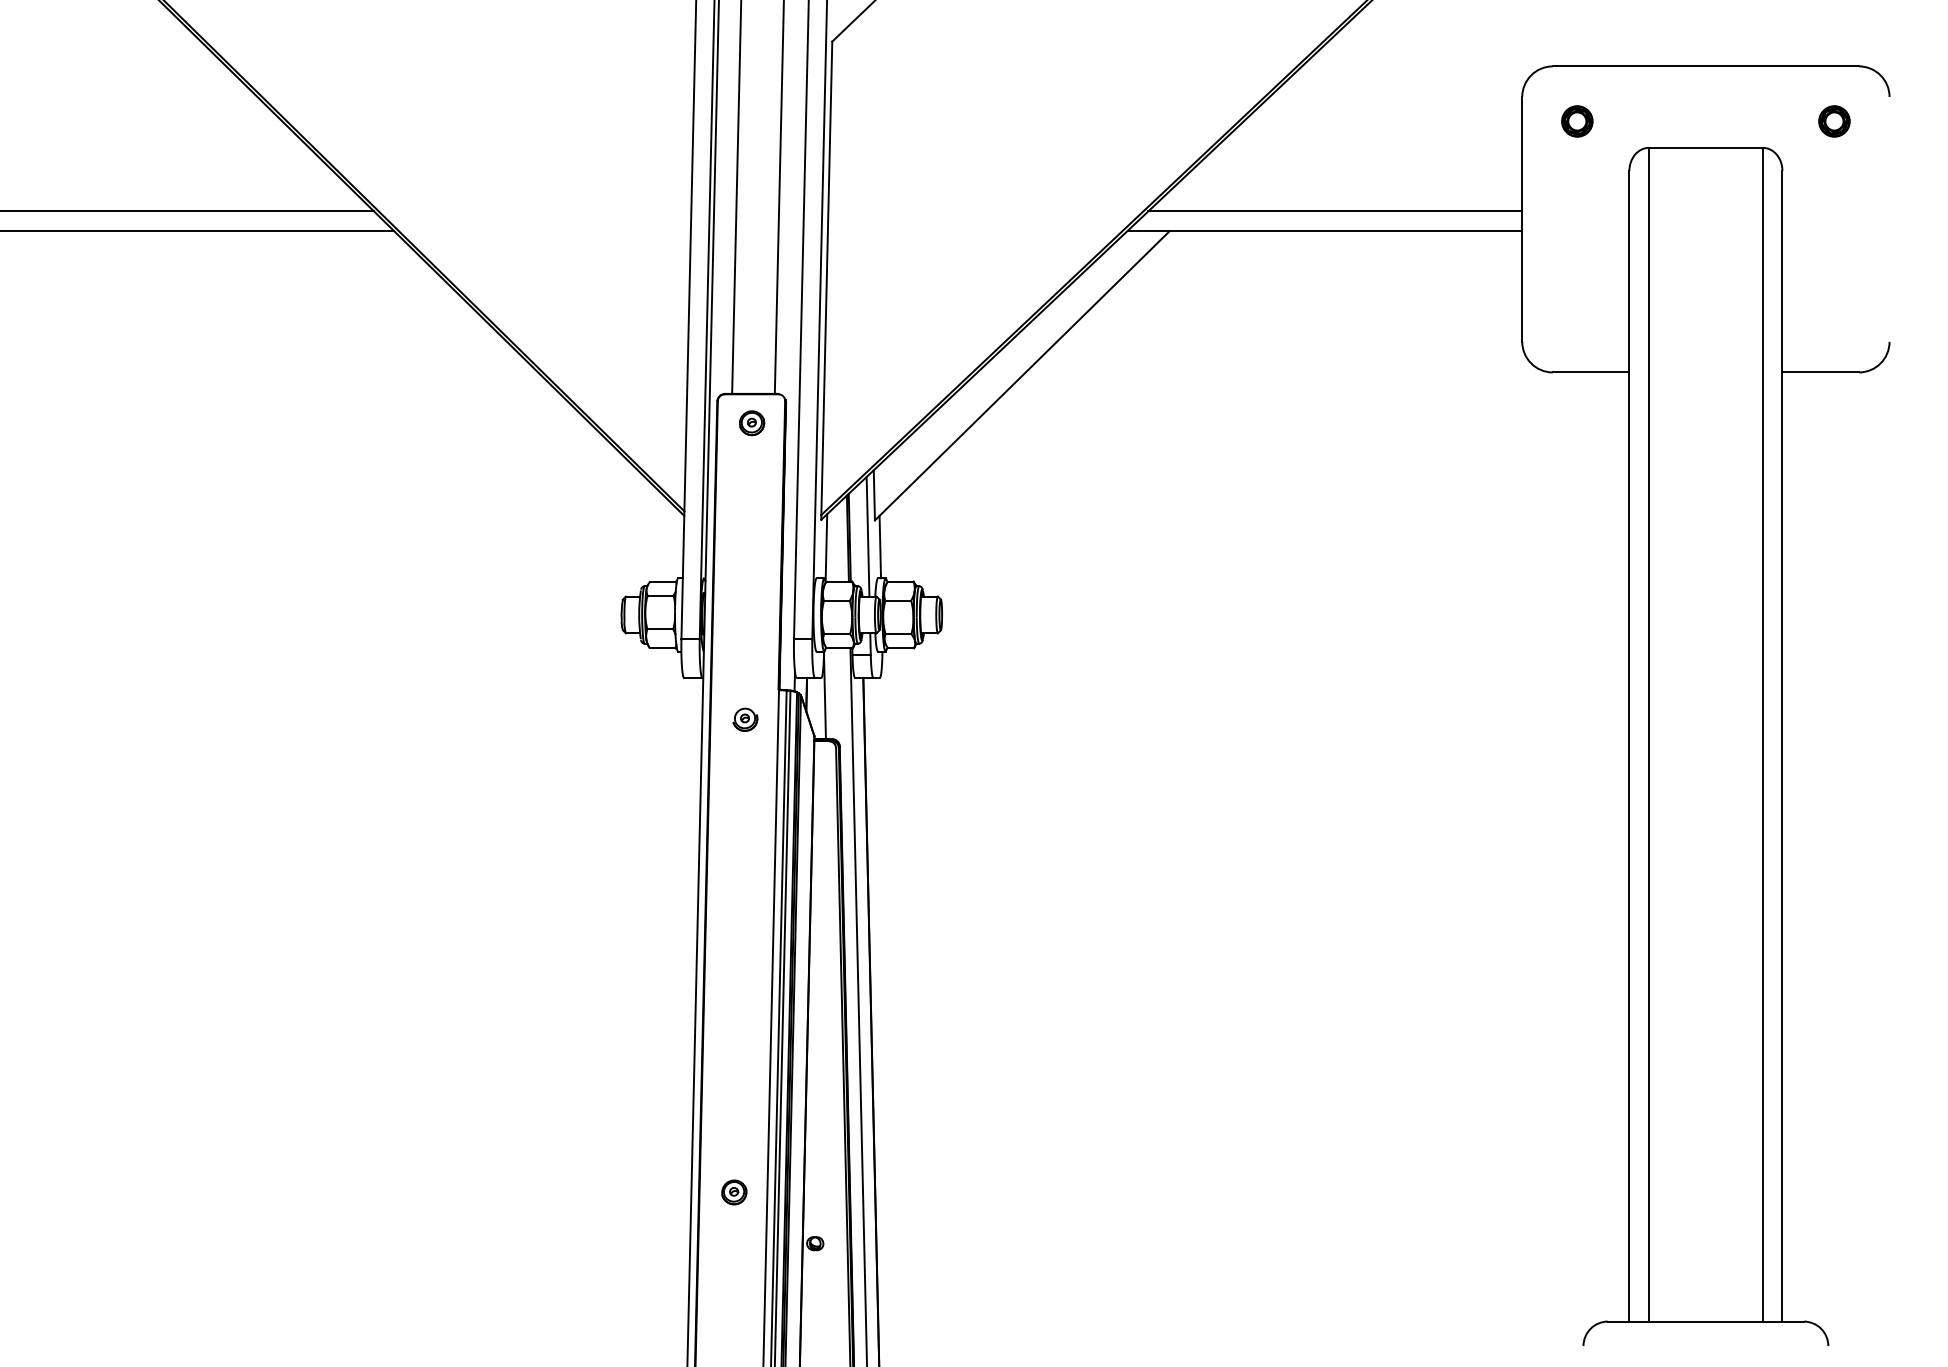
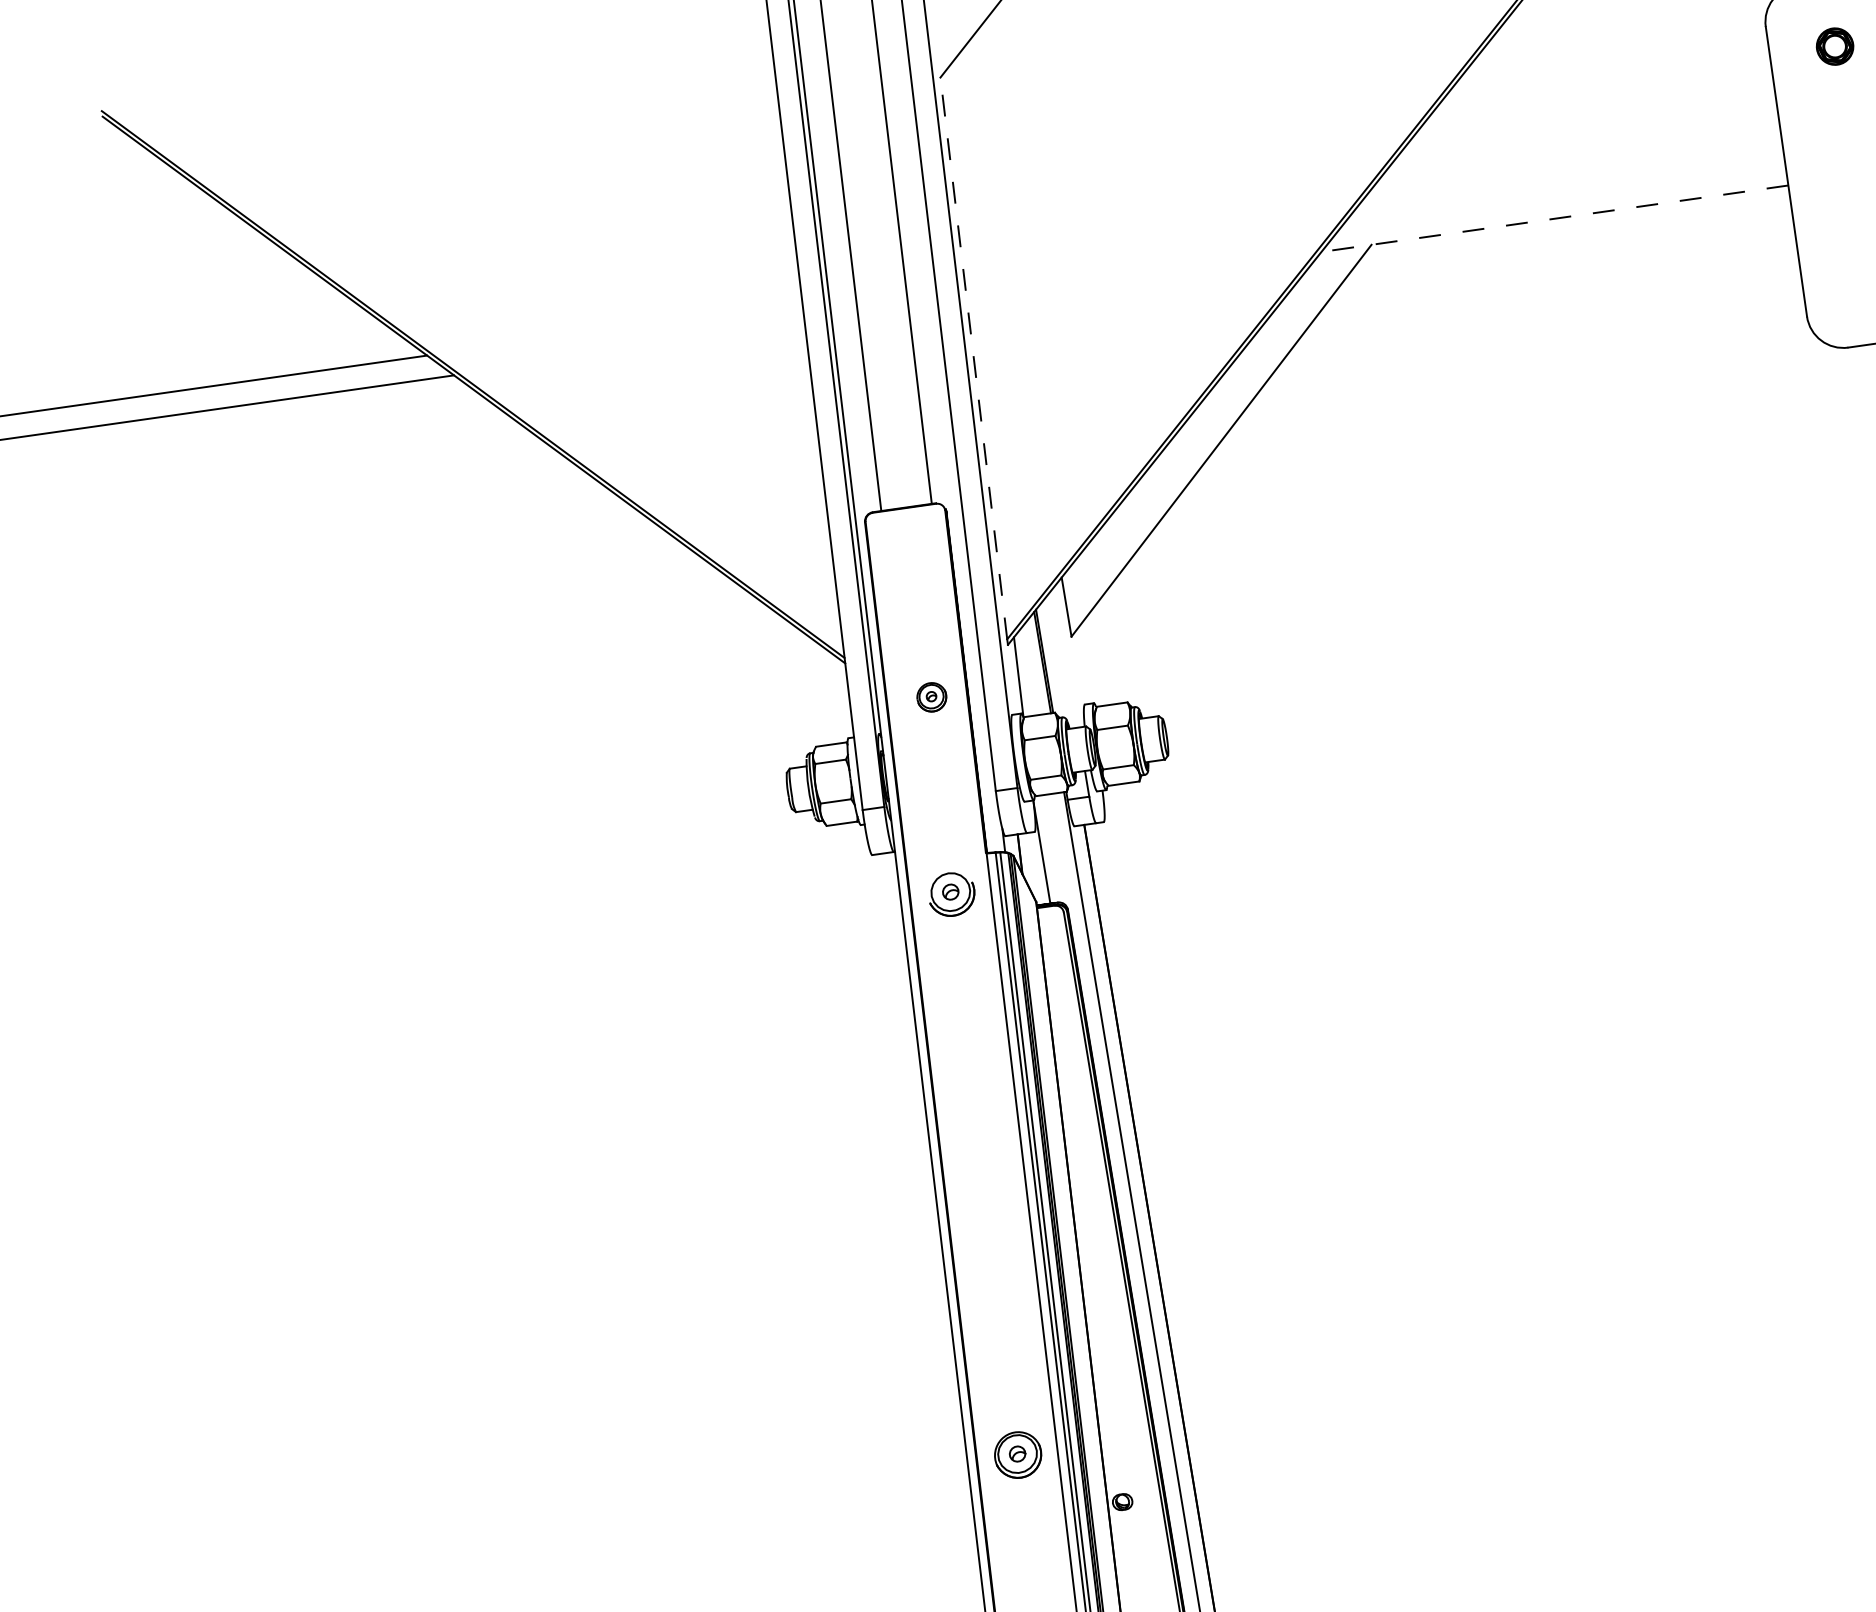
line: (1335, 211) -> (1564, 193), removed
line: (1324, 231) -> (1554, 219), solid -> dashed
line: (826, 278) -> (973, 358), solid -> dashed
part: (752, 423) -> (932, 697), moved
line: (867, 536) -> (1065, 656), removed
line: (880, 546) -> (1082, 666), removed
part: (745, 719) -> (951, 893), size x1.6
part: (734, 1192) -> (1018, 1455), size x1.6

